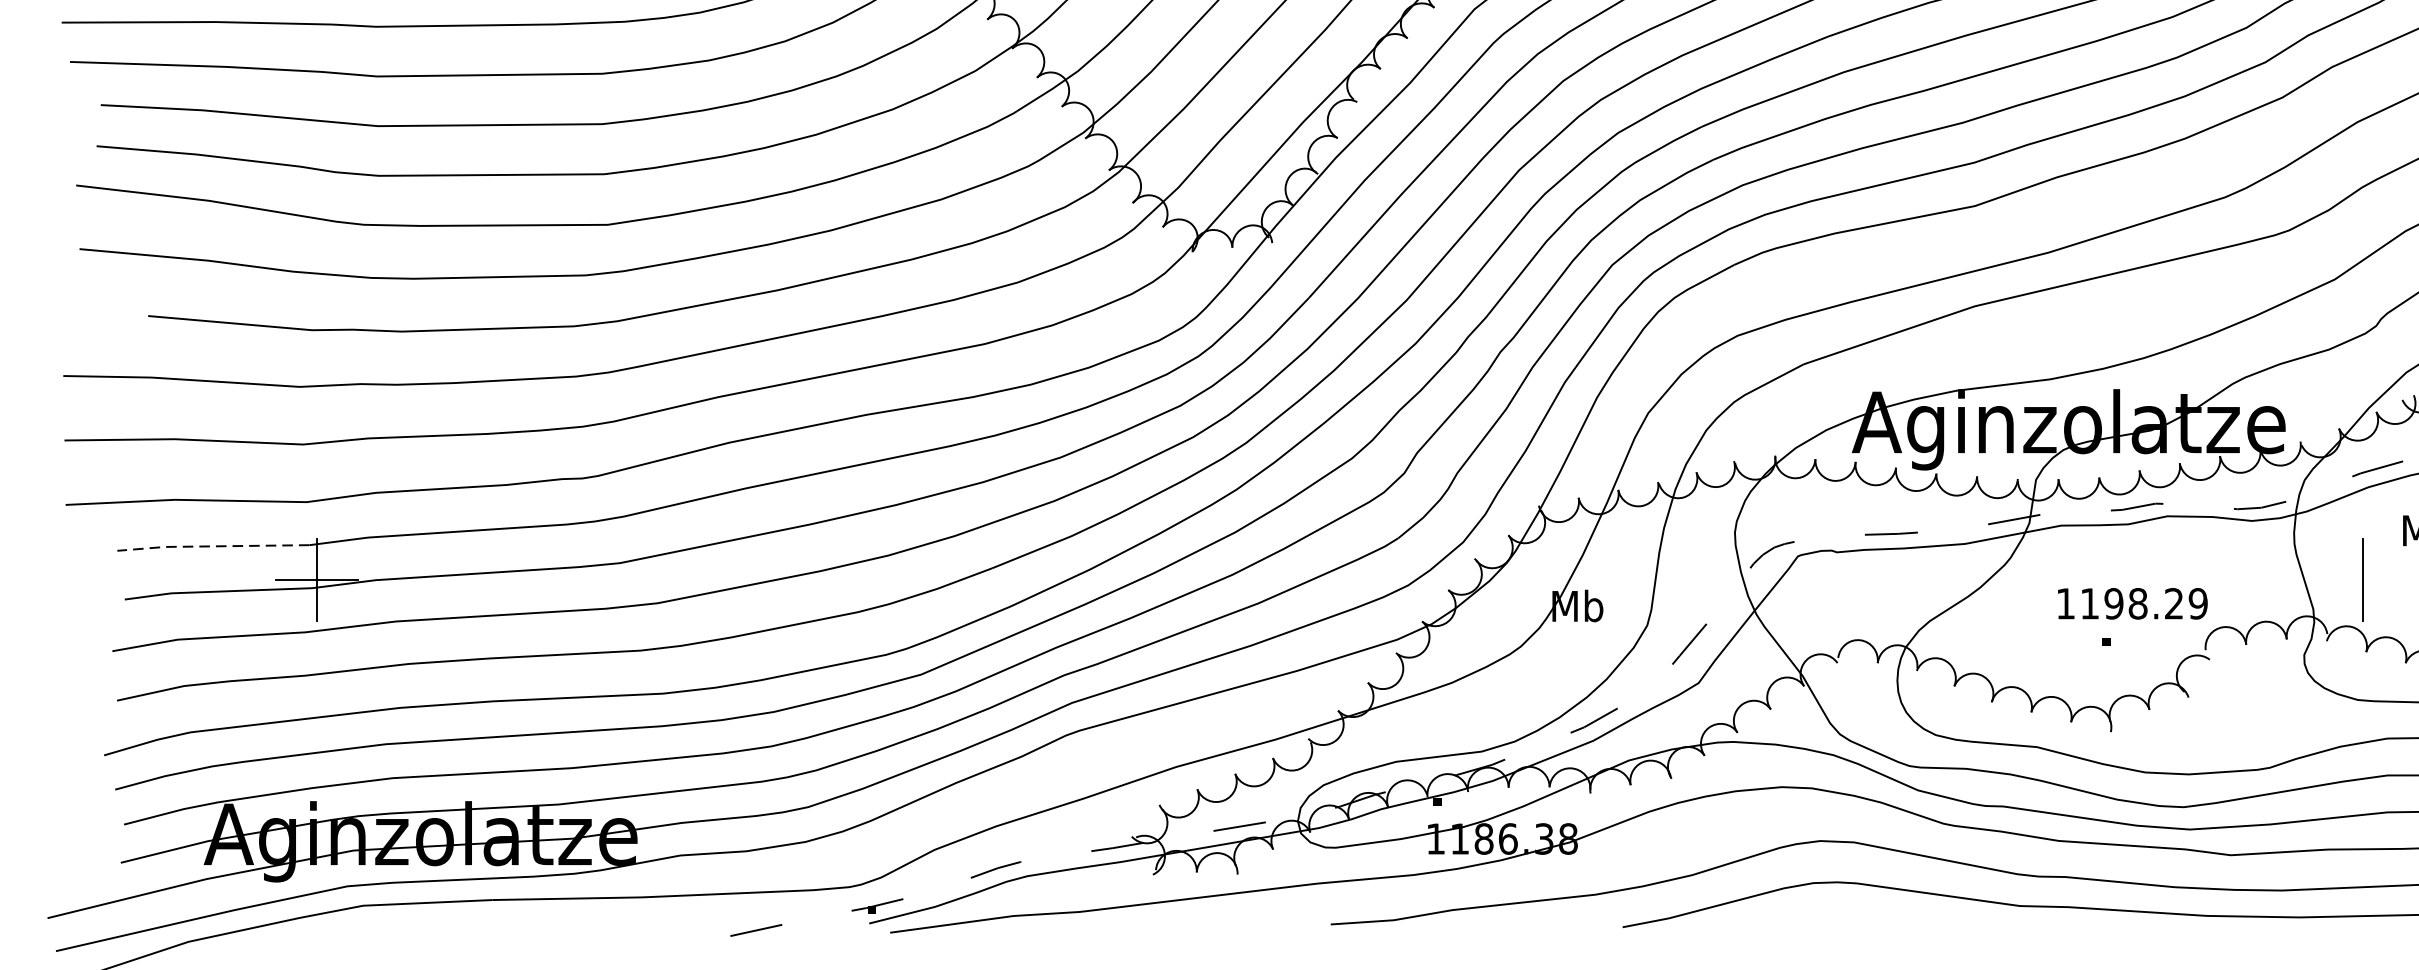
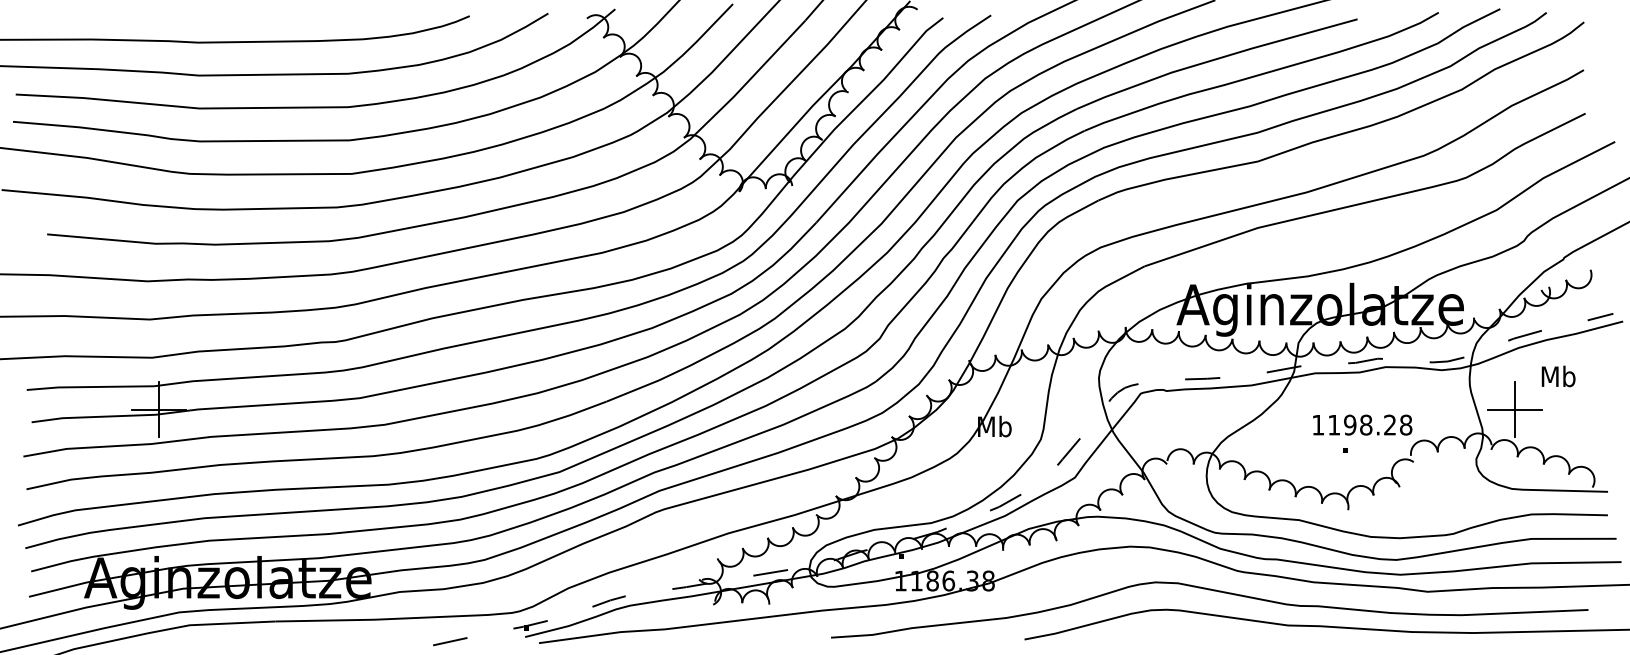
line: (212, 547) -> (89, 387), dashed -> solid
line: (2363, 580) -> (1515, 409), added
text: (2197, 602) -> (1405, 424), 1198.29 -> 1198.28

